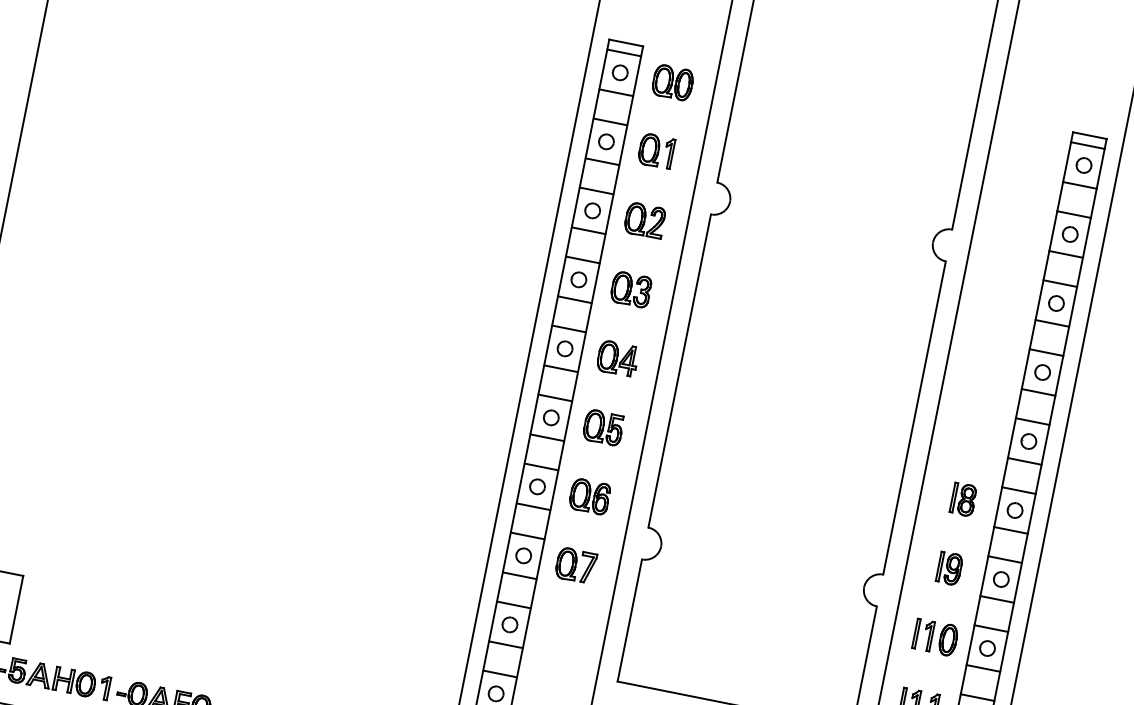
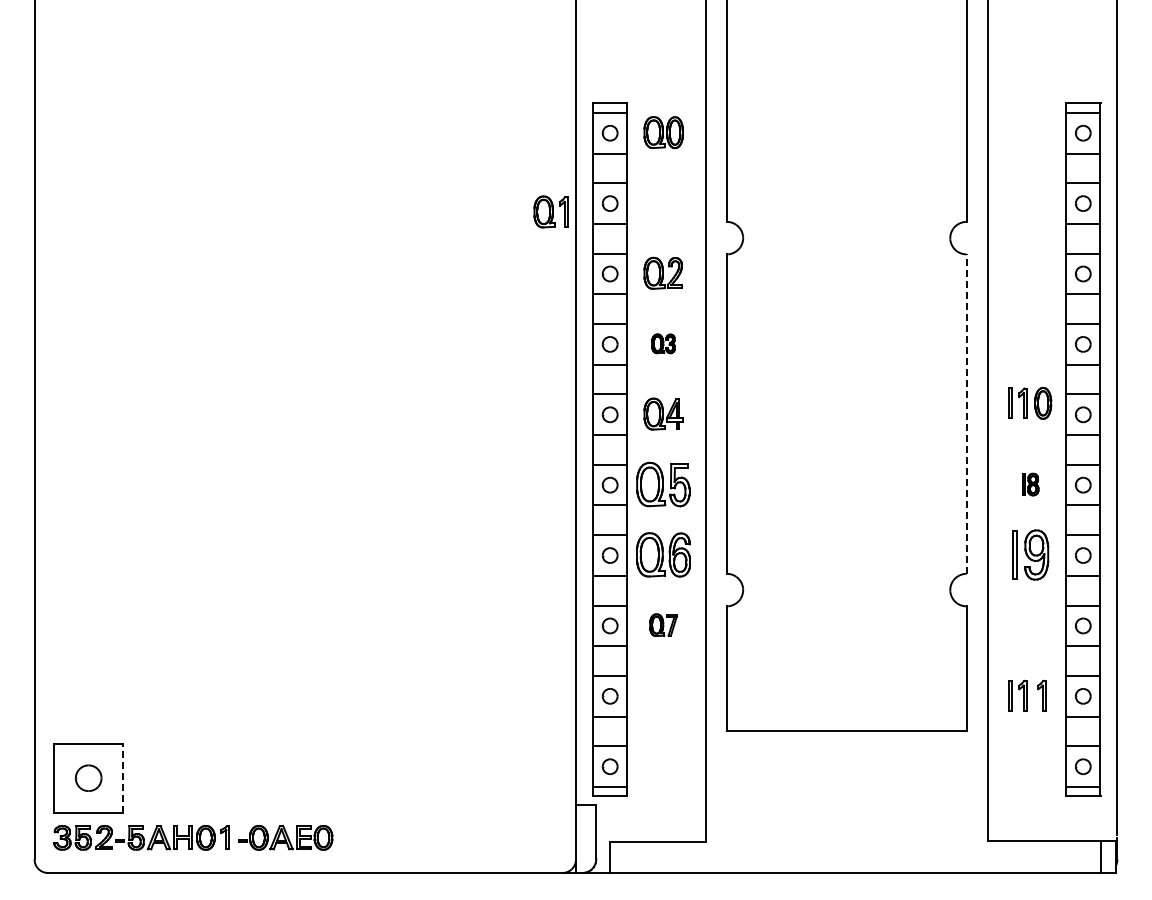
part: (656, 150) -> (550, 211), moved
part: (631, 289) -> (663, 343), size x0.6
line: (914, 418) -> (966, 414), solid -> dashed
part: (602, 427) -> (662, 484), size x1.4
part: (590, 496) -> (663, 554), size x1.4
part: (963, 499) -> (1030, 484), size x0.7
part: (576, 564) -> (663, 624), size x0.7
part: (949, 568) -> (1030, 554), size x1.6
line: (16, 610) -> (123, 778), solid -> dashed
part: (935, 637) -> (1030, 403), moved

